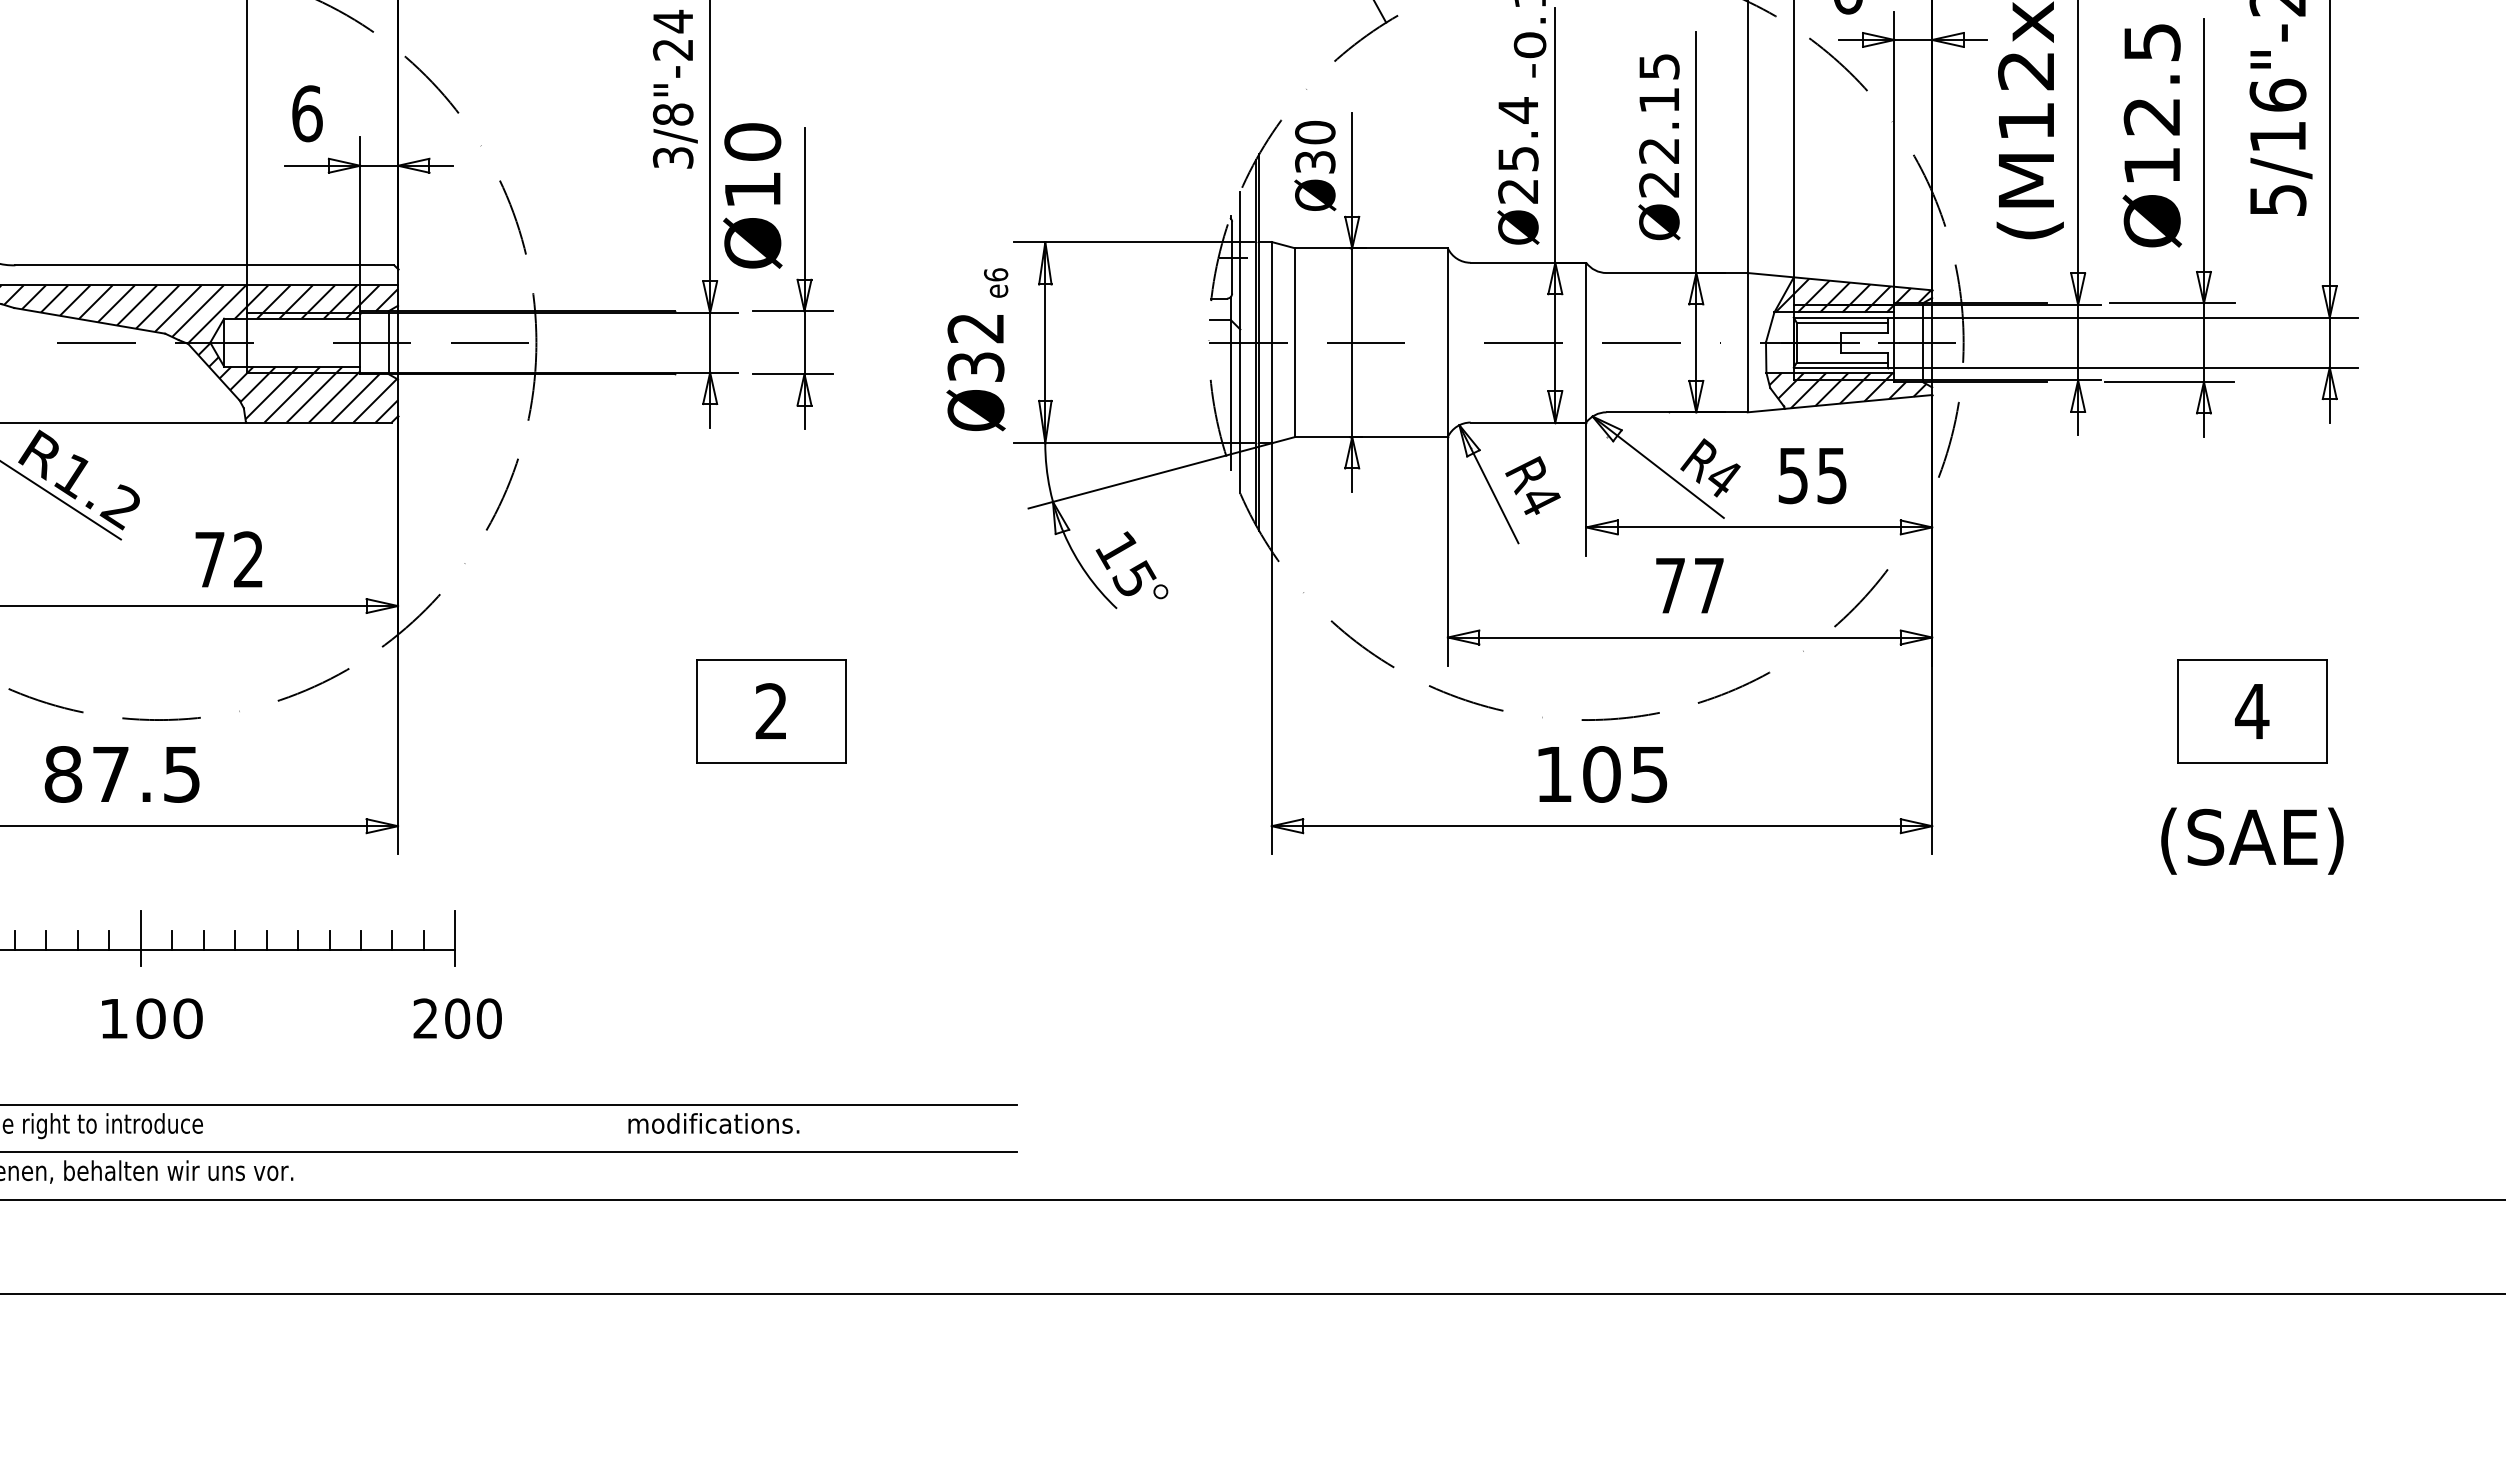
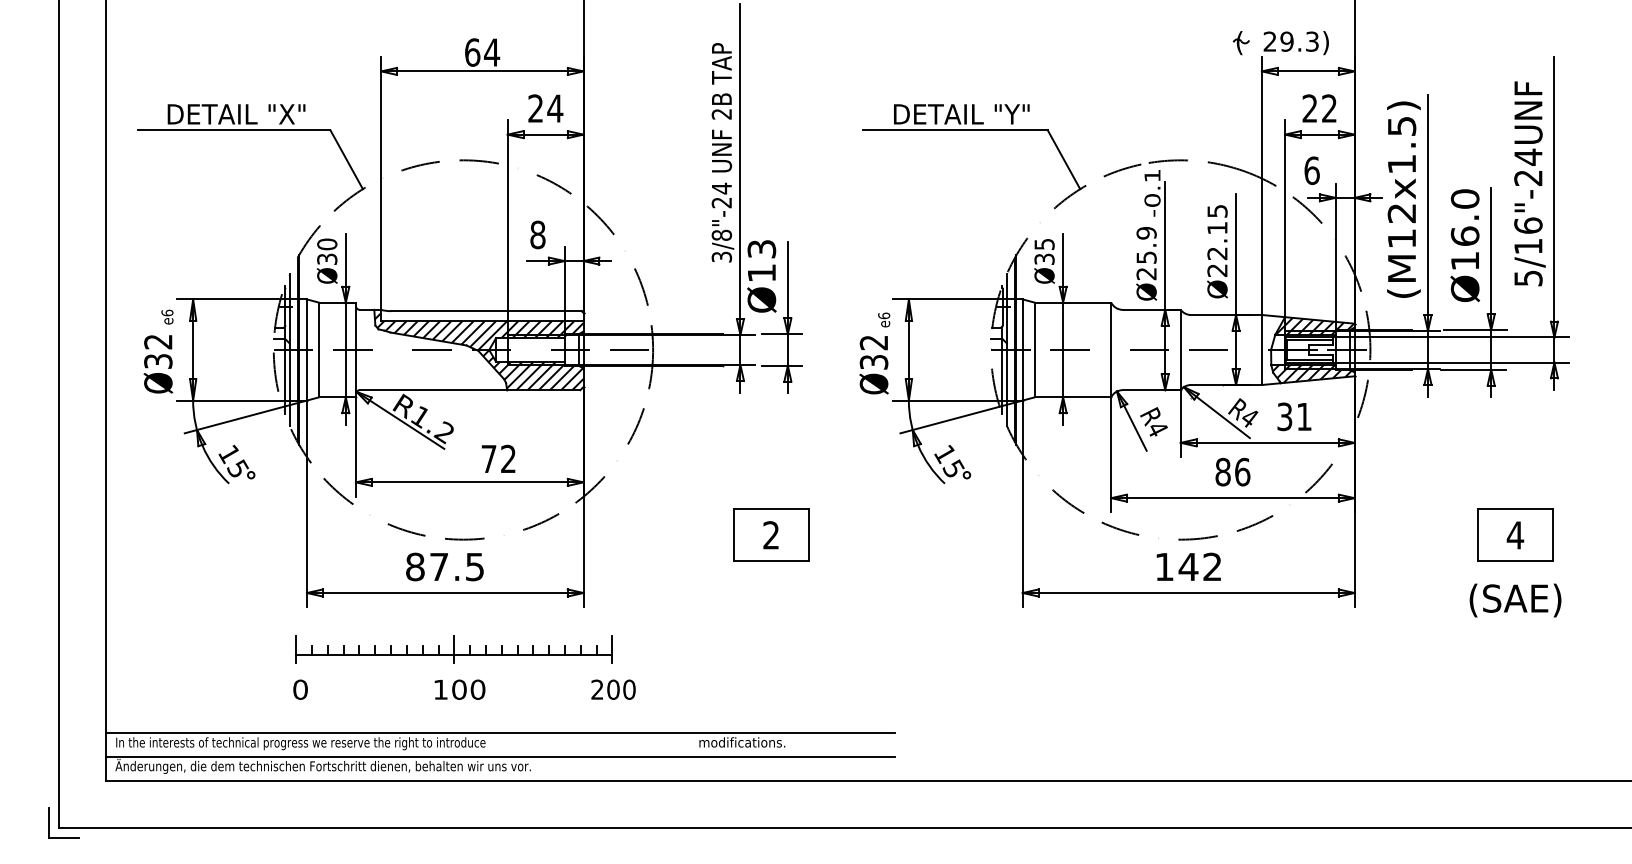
text: (2152, 79) -> (1465, 217), Ø12.5 -> Ø16.0
text: (1518, 110) -> (1146, 233), Ø25.4 -> Ø25.9
text: (306, 112) -> (537, 234), 6 -> 8
text: (1315, 132) -> (1044, 244), Ø30 -> Ø35
text: (752, 140) -> (761, 248), Ø10 -> Ø13
text: (1812, 474) -> (1294, 416), 55 -> 31
text: (1689, 584) -> (1232, 471), 77 -> 86
text: (1623, 773) -> (1199, 566), 105 -> 142

